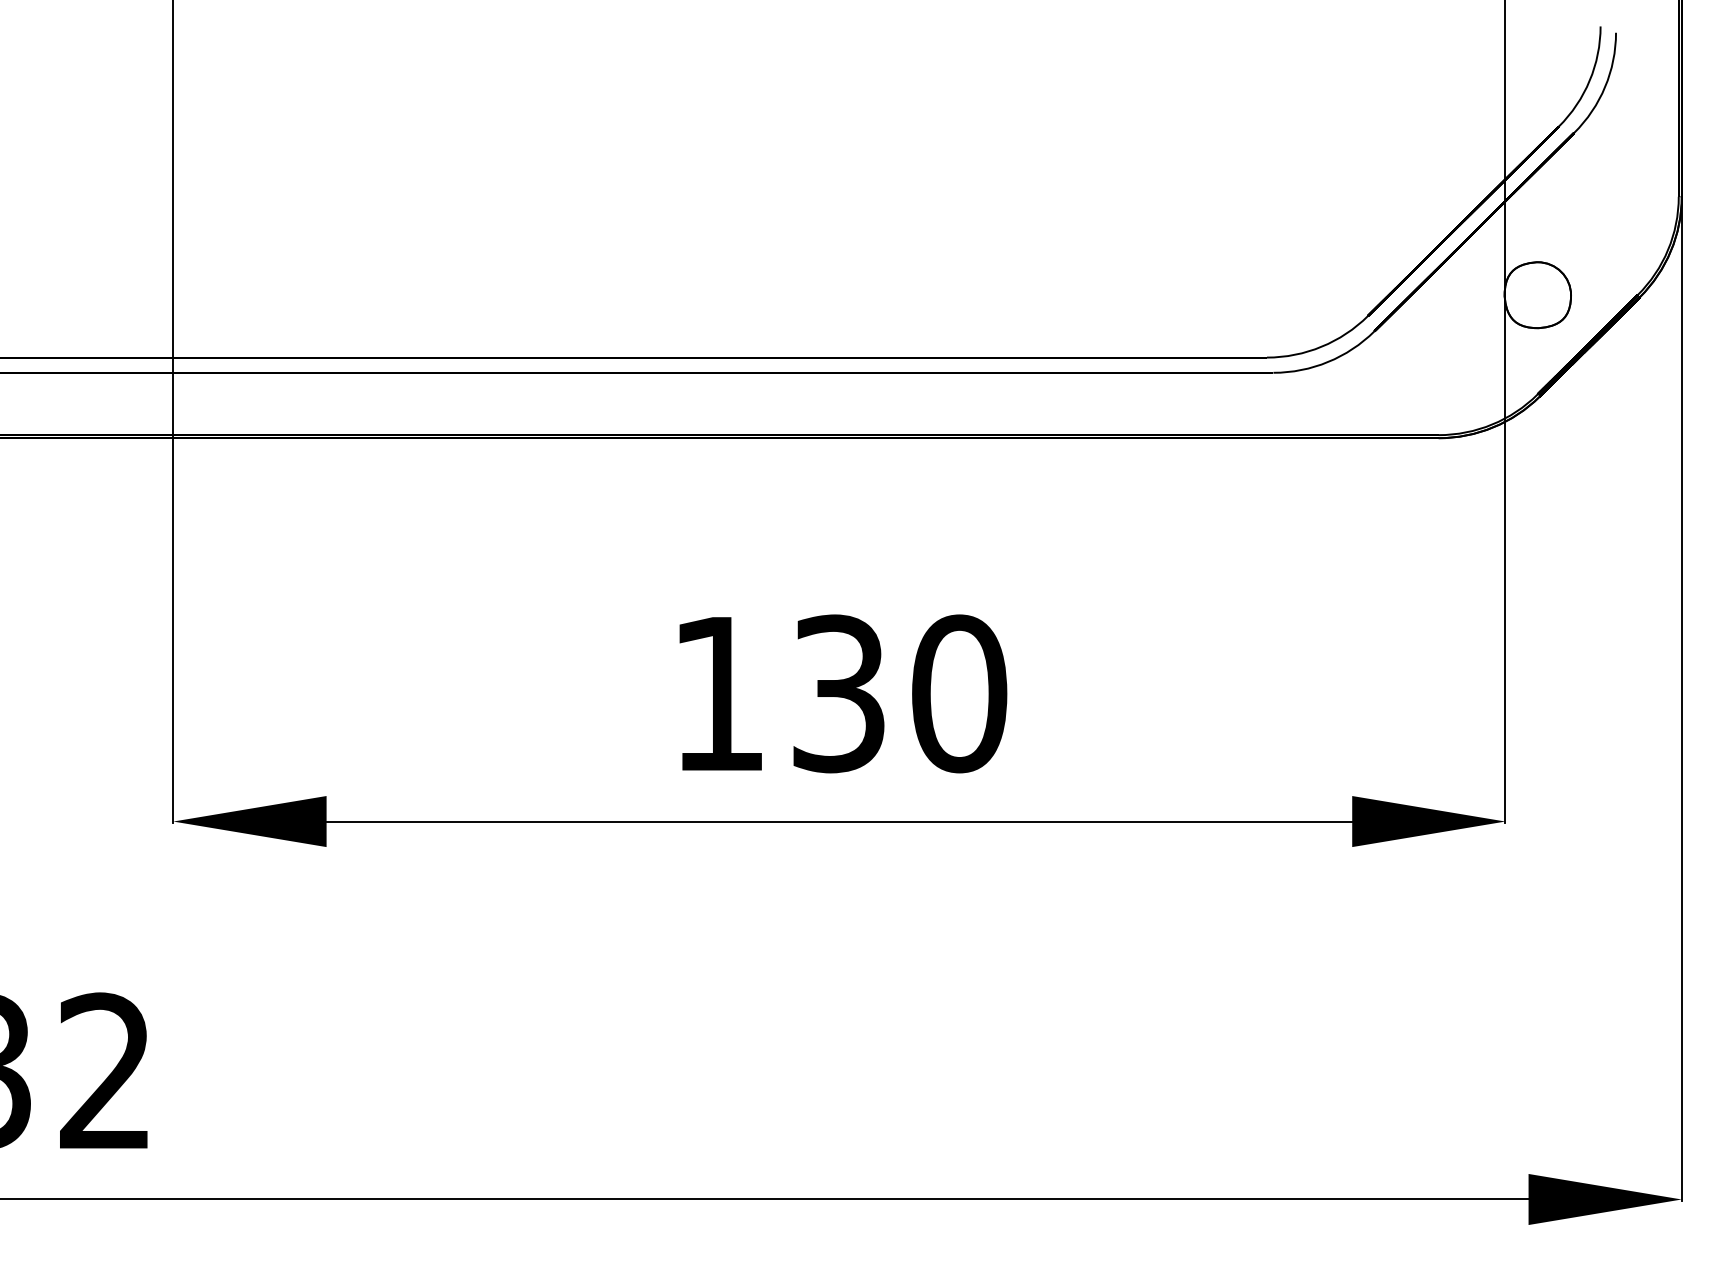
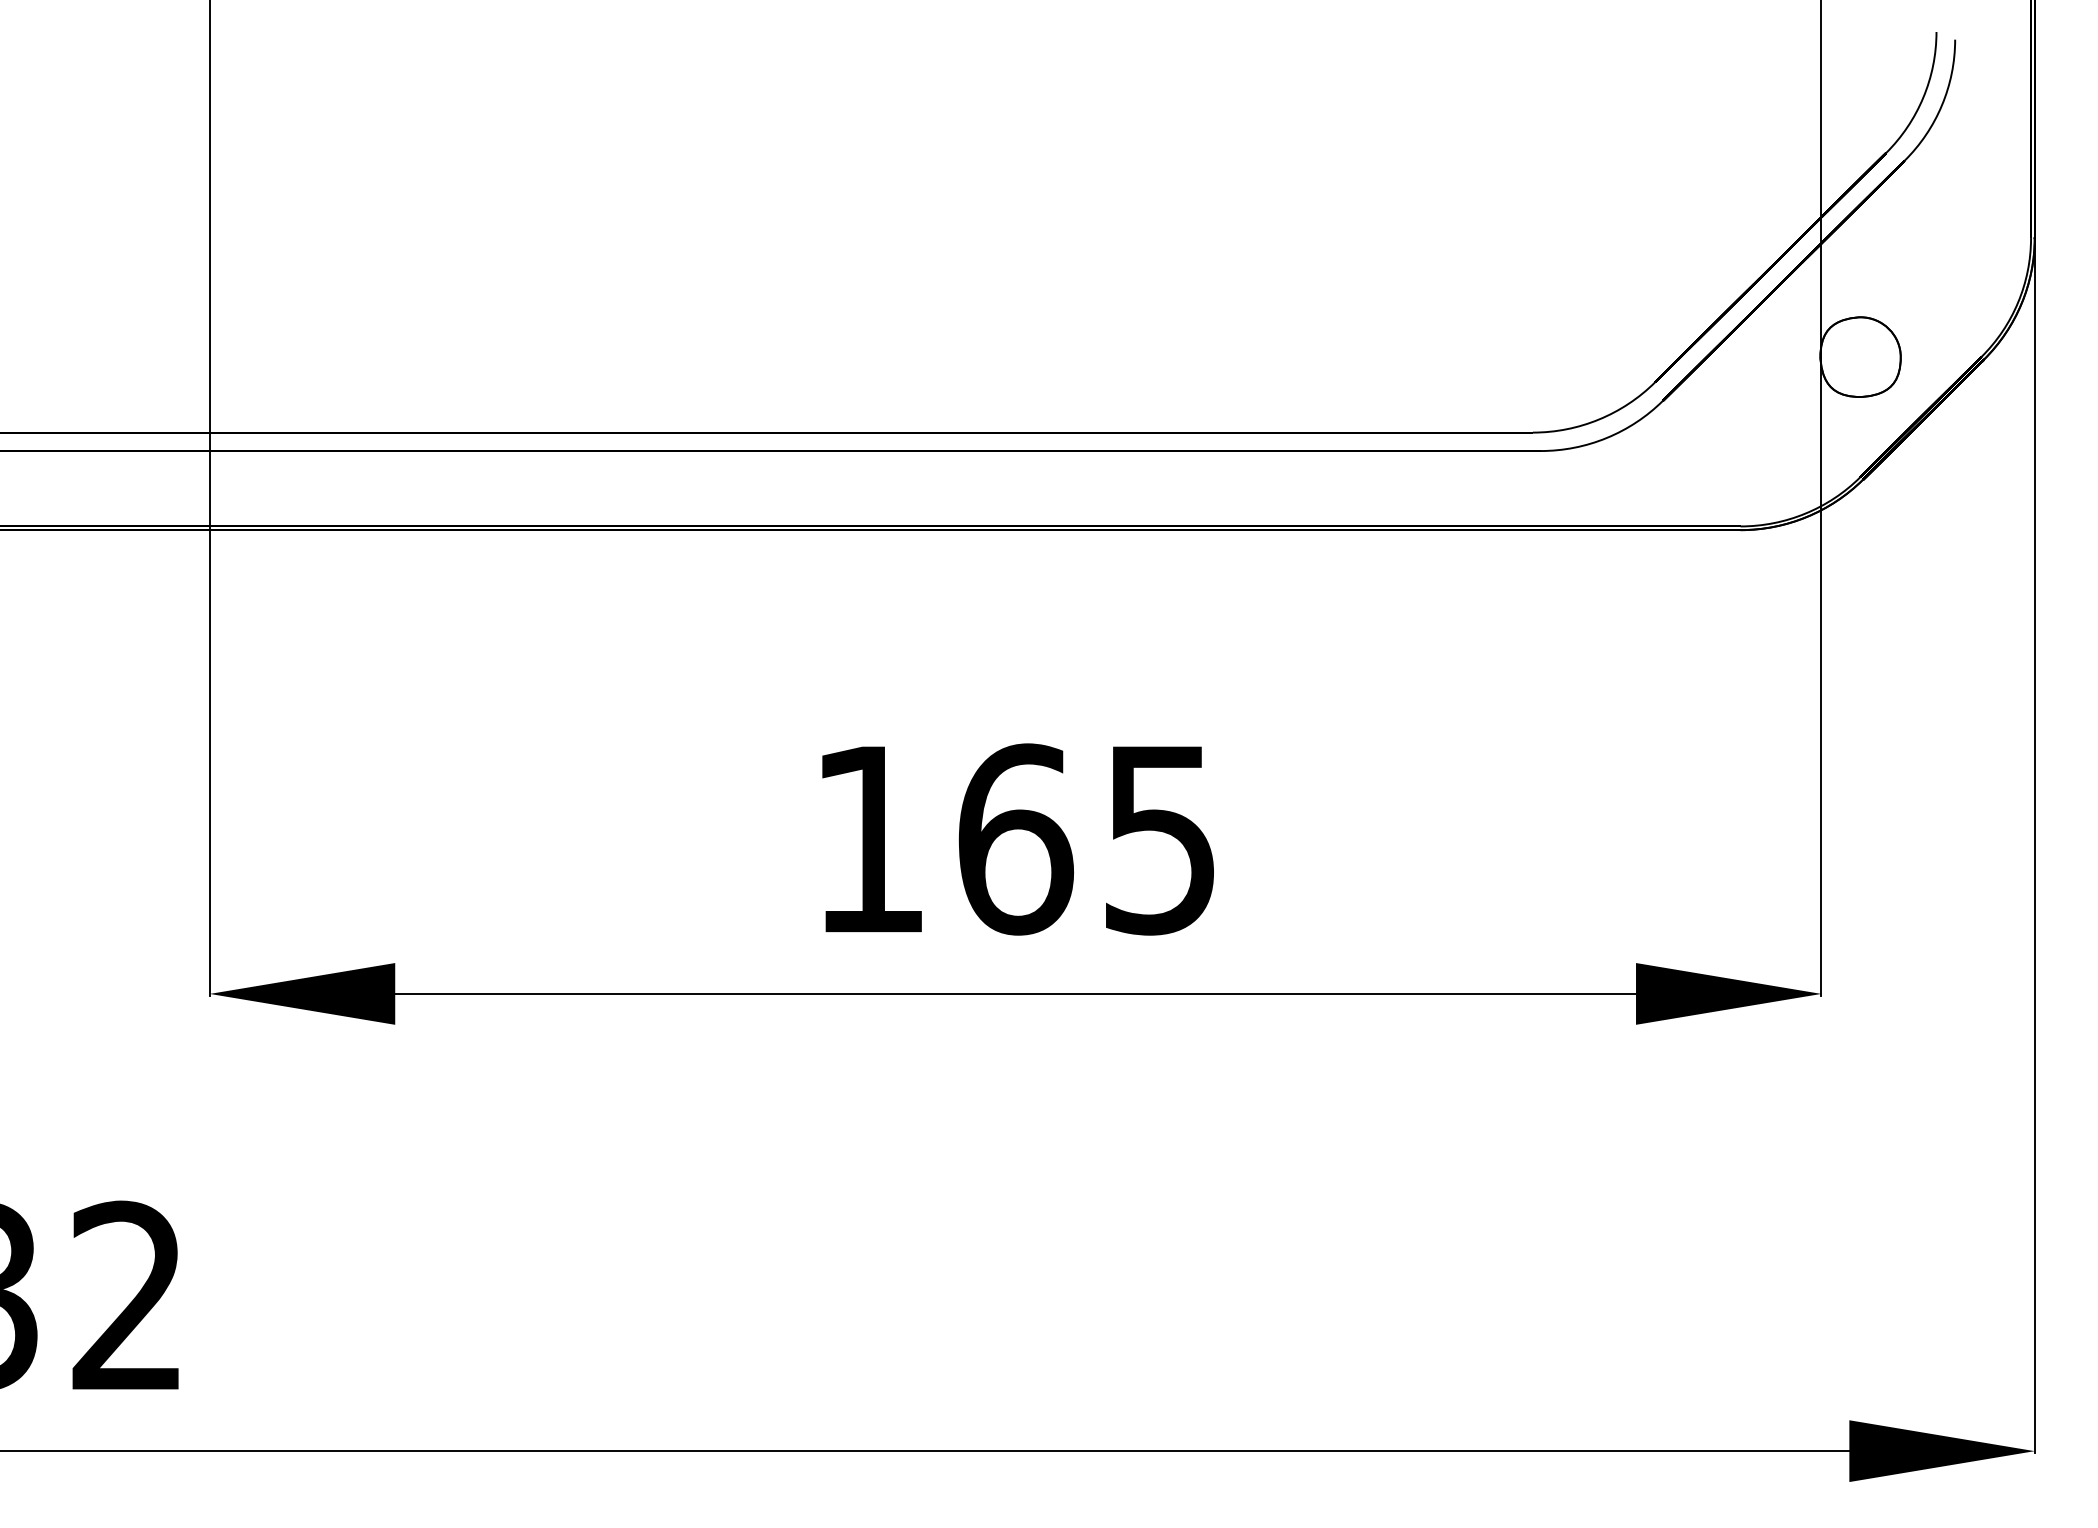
text: (899, 693) -> (1088, 839), 130 -> 165

